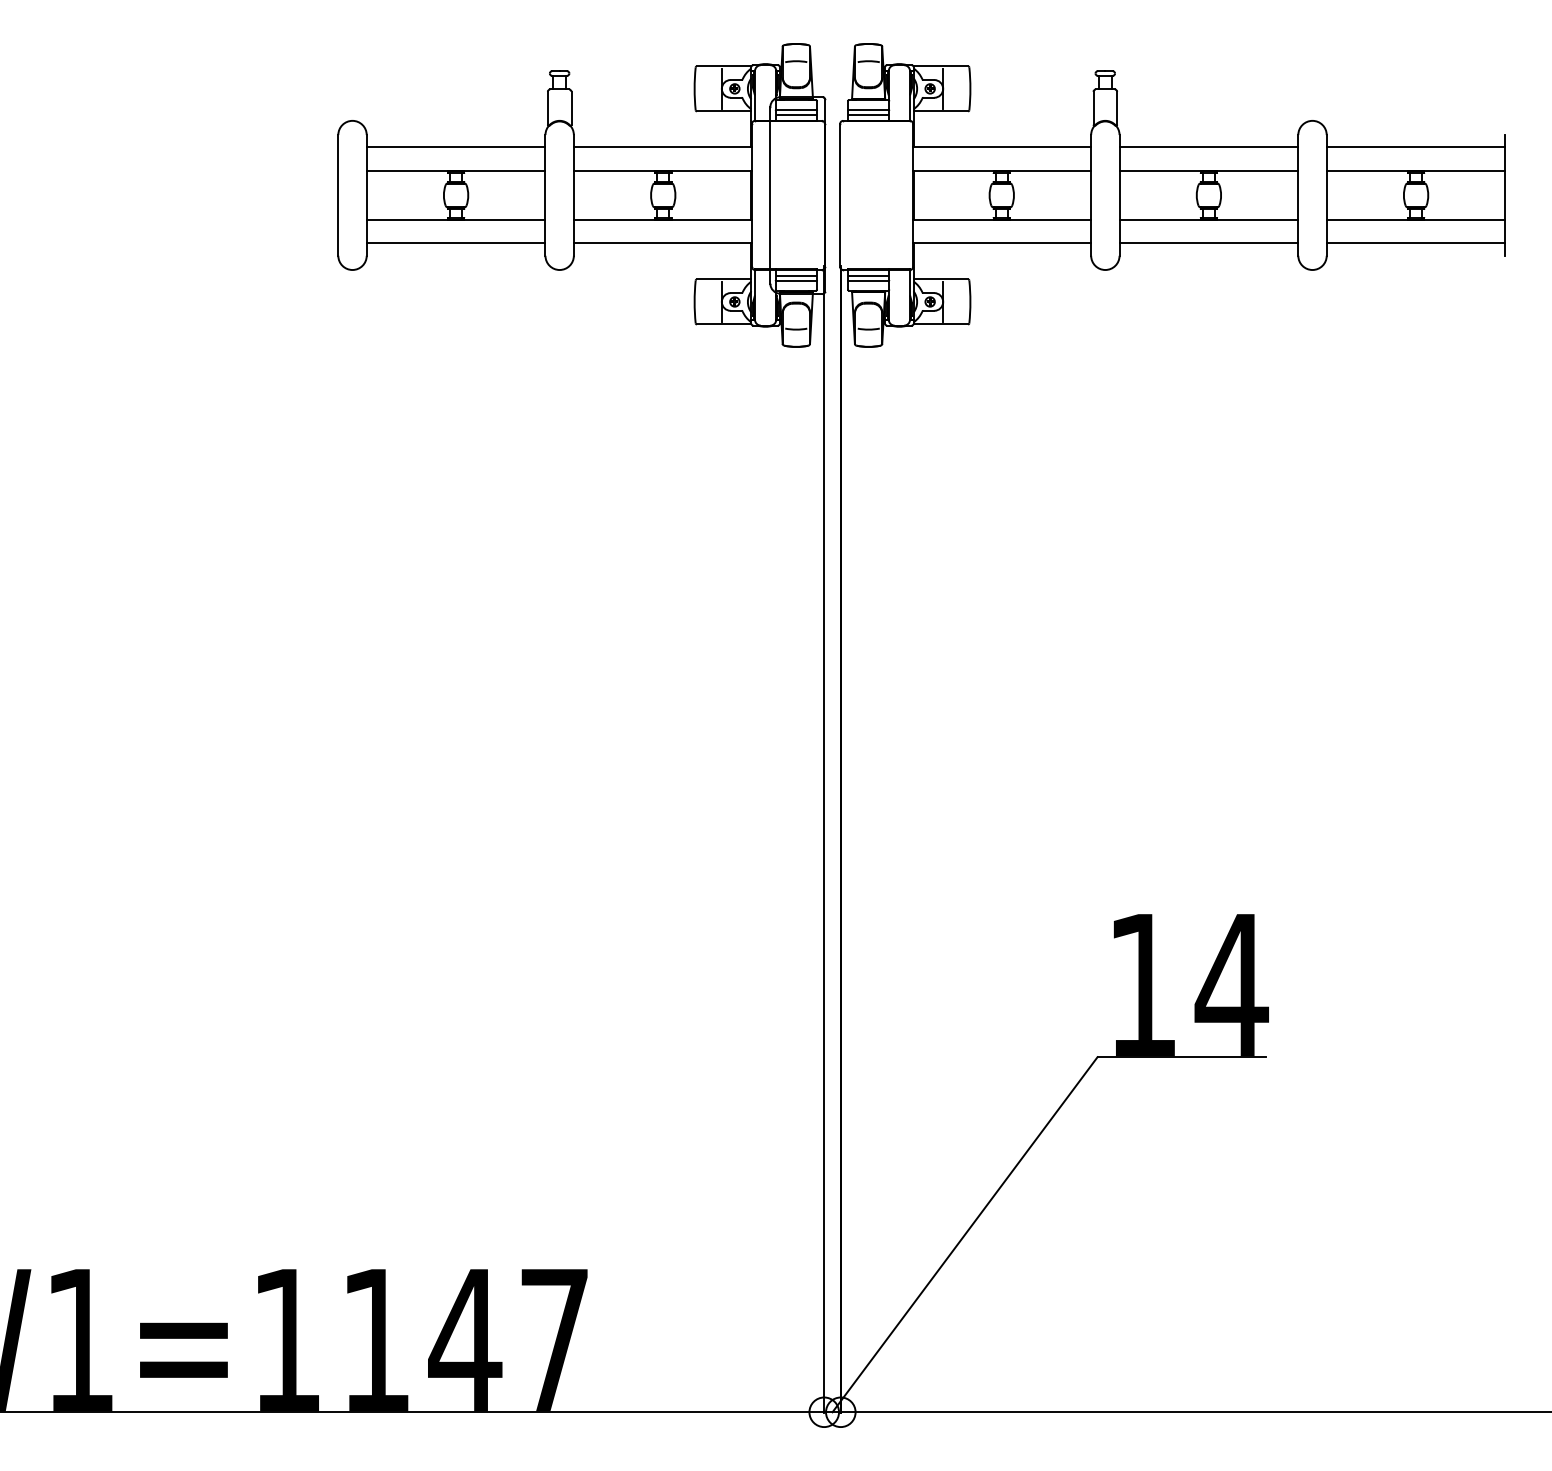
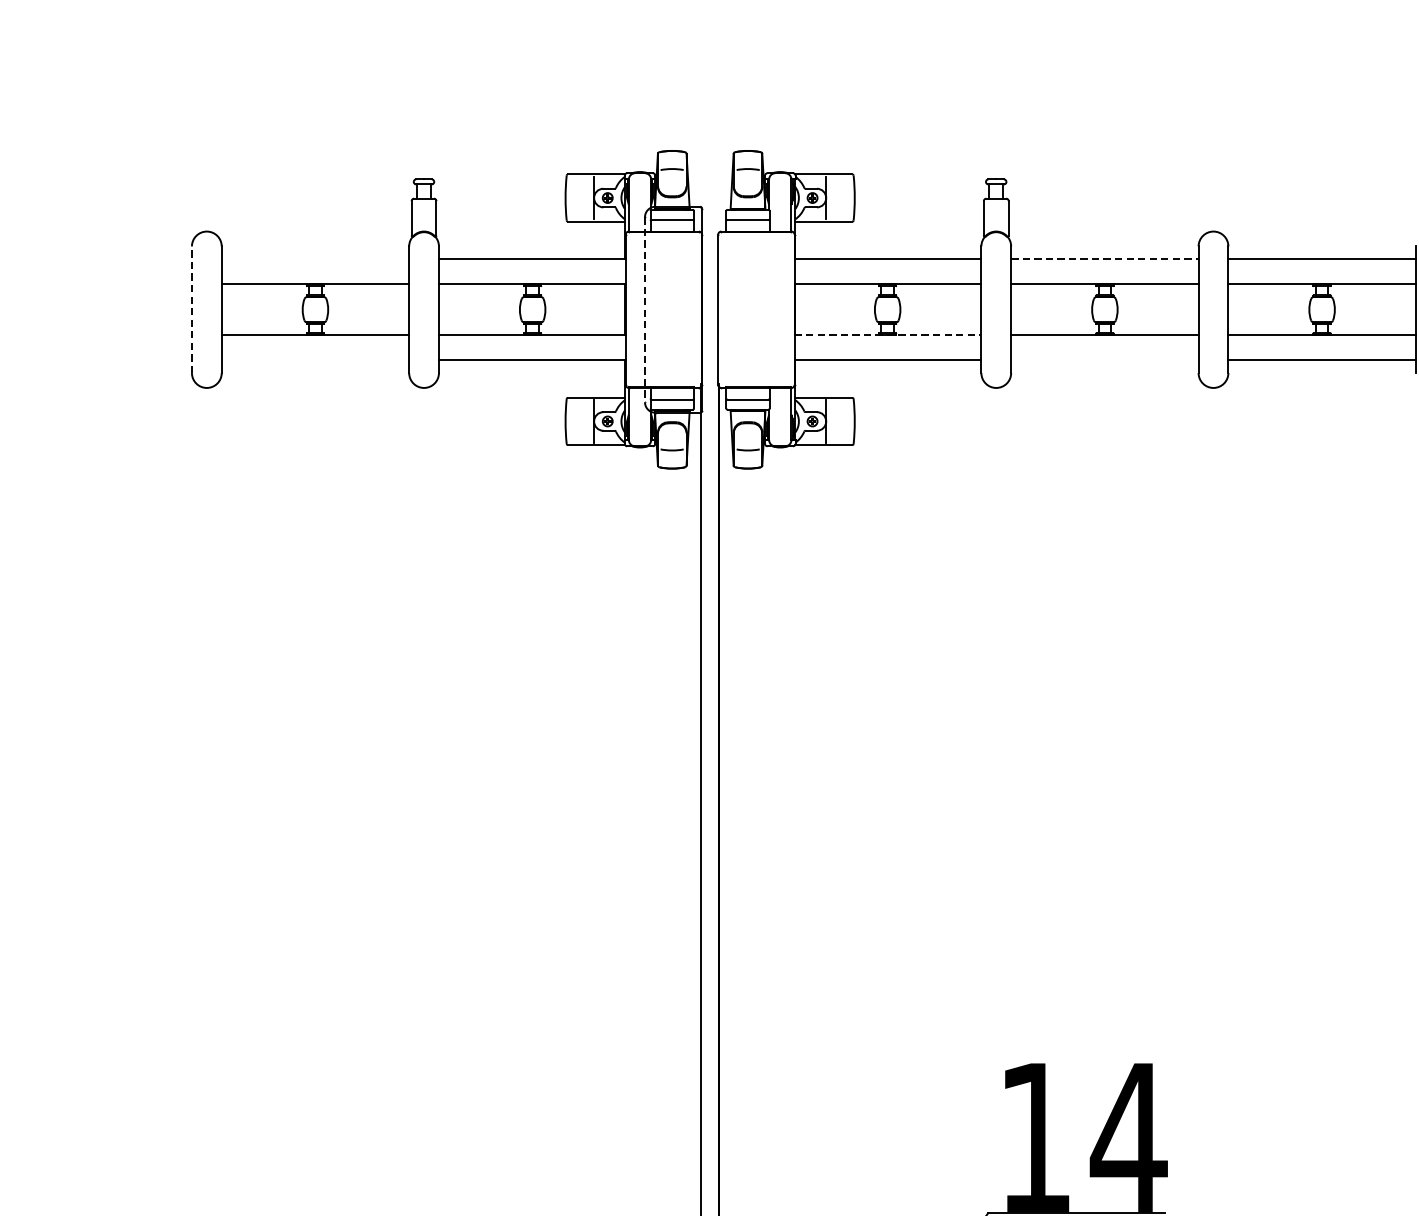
line: (795, 114) -> (671, 224), removed
line: (868, 114) -> (747, 224), removed
line: (455, 147) -> (314, 259), removed
line: (1209, 147) -> (1105, 259), solid -> dashed
line: (338, 194) -> (192, 308), solid -> dashed
line: (770, 195) -> (645, 309), solid -> dashed
line: (1002, 219) -> (888, 335), solid -> dashed
line: (455, 243) -> (314, 360), removed
line: (1208, 243) -> (1104, 360), removed
line: (795, 275) -> (671, 393), removed
line: (868, 275) -> (747, 393), removed

